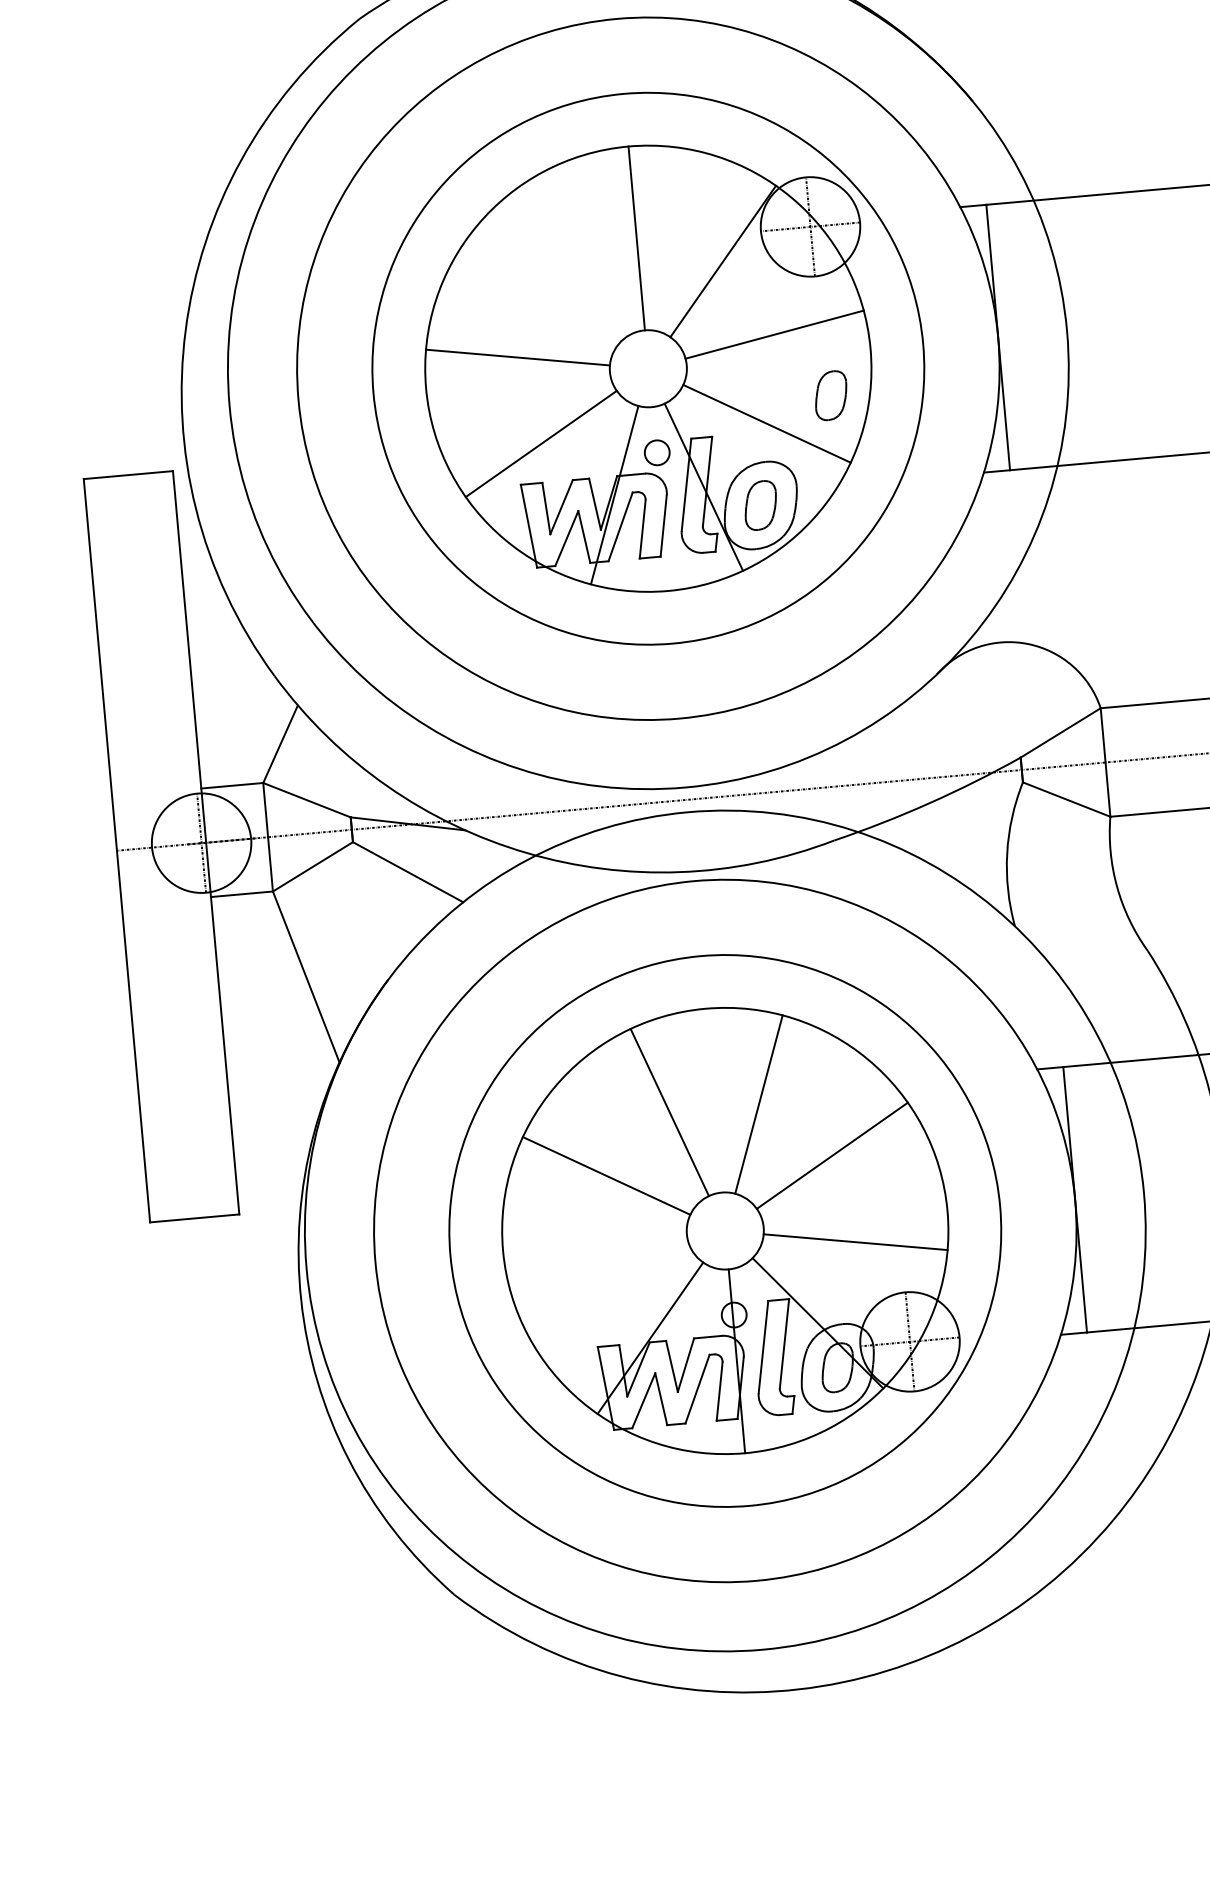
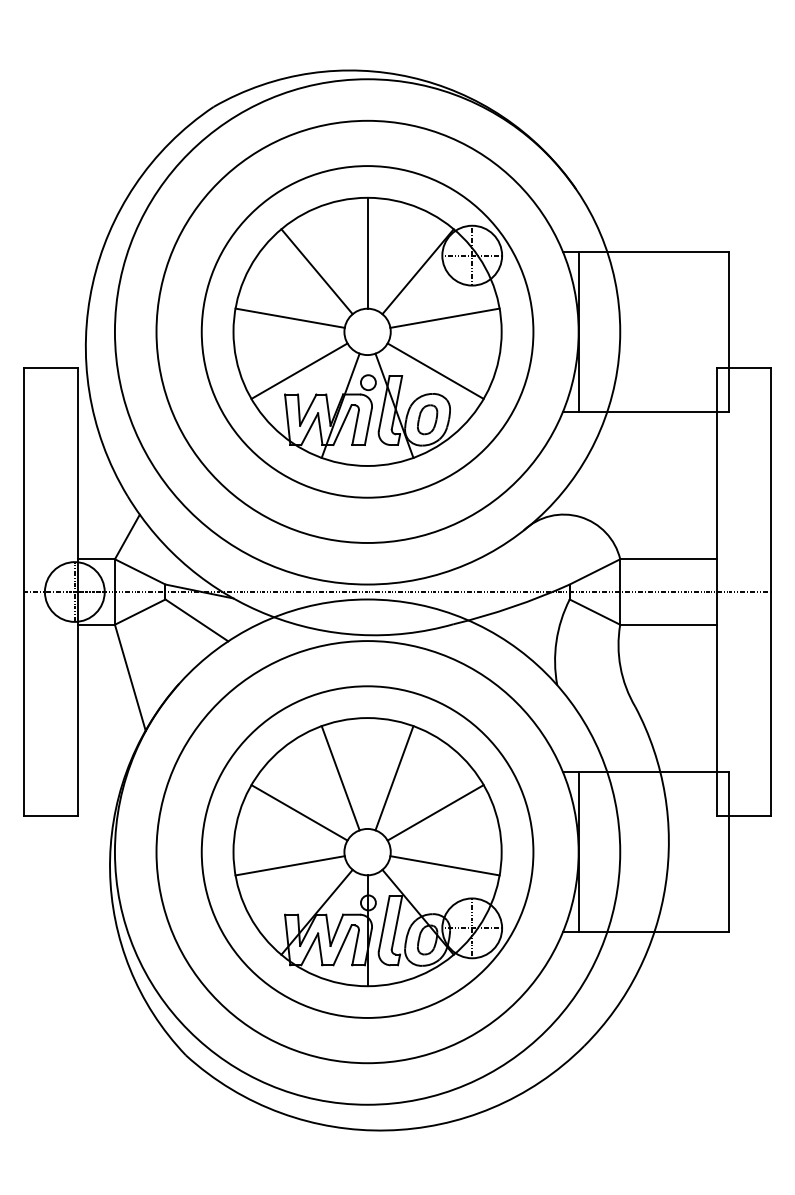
line: (554, 276) -> (316, 271), added
part: (830, 395) -> (475, 357), removed
line: (597, 1264) -> (289, 865), added

